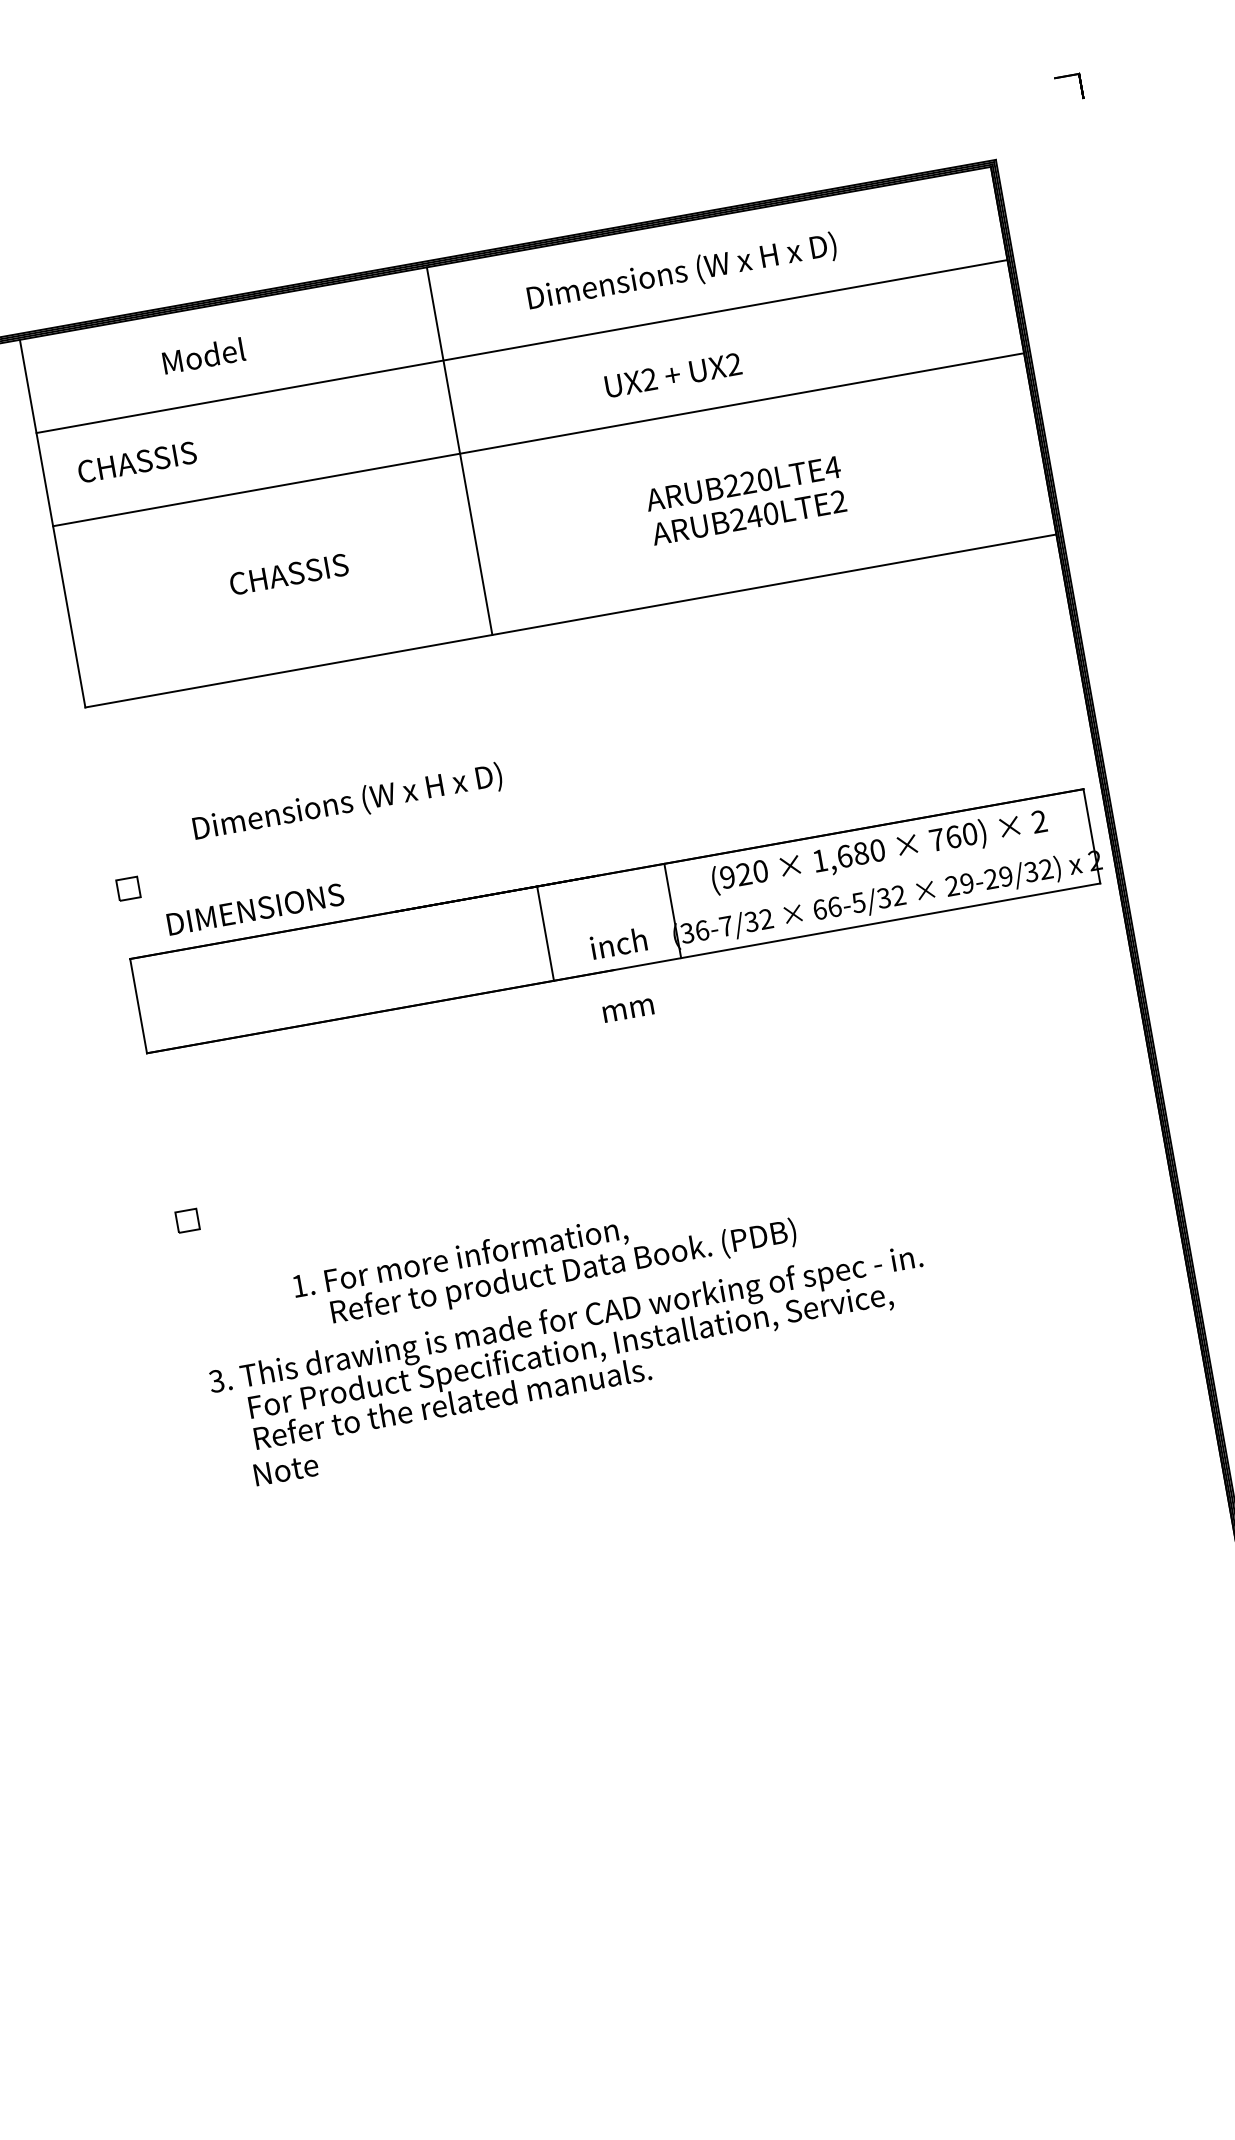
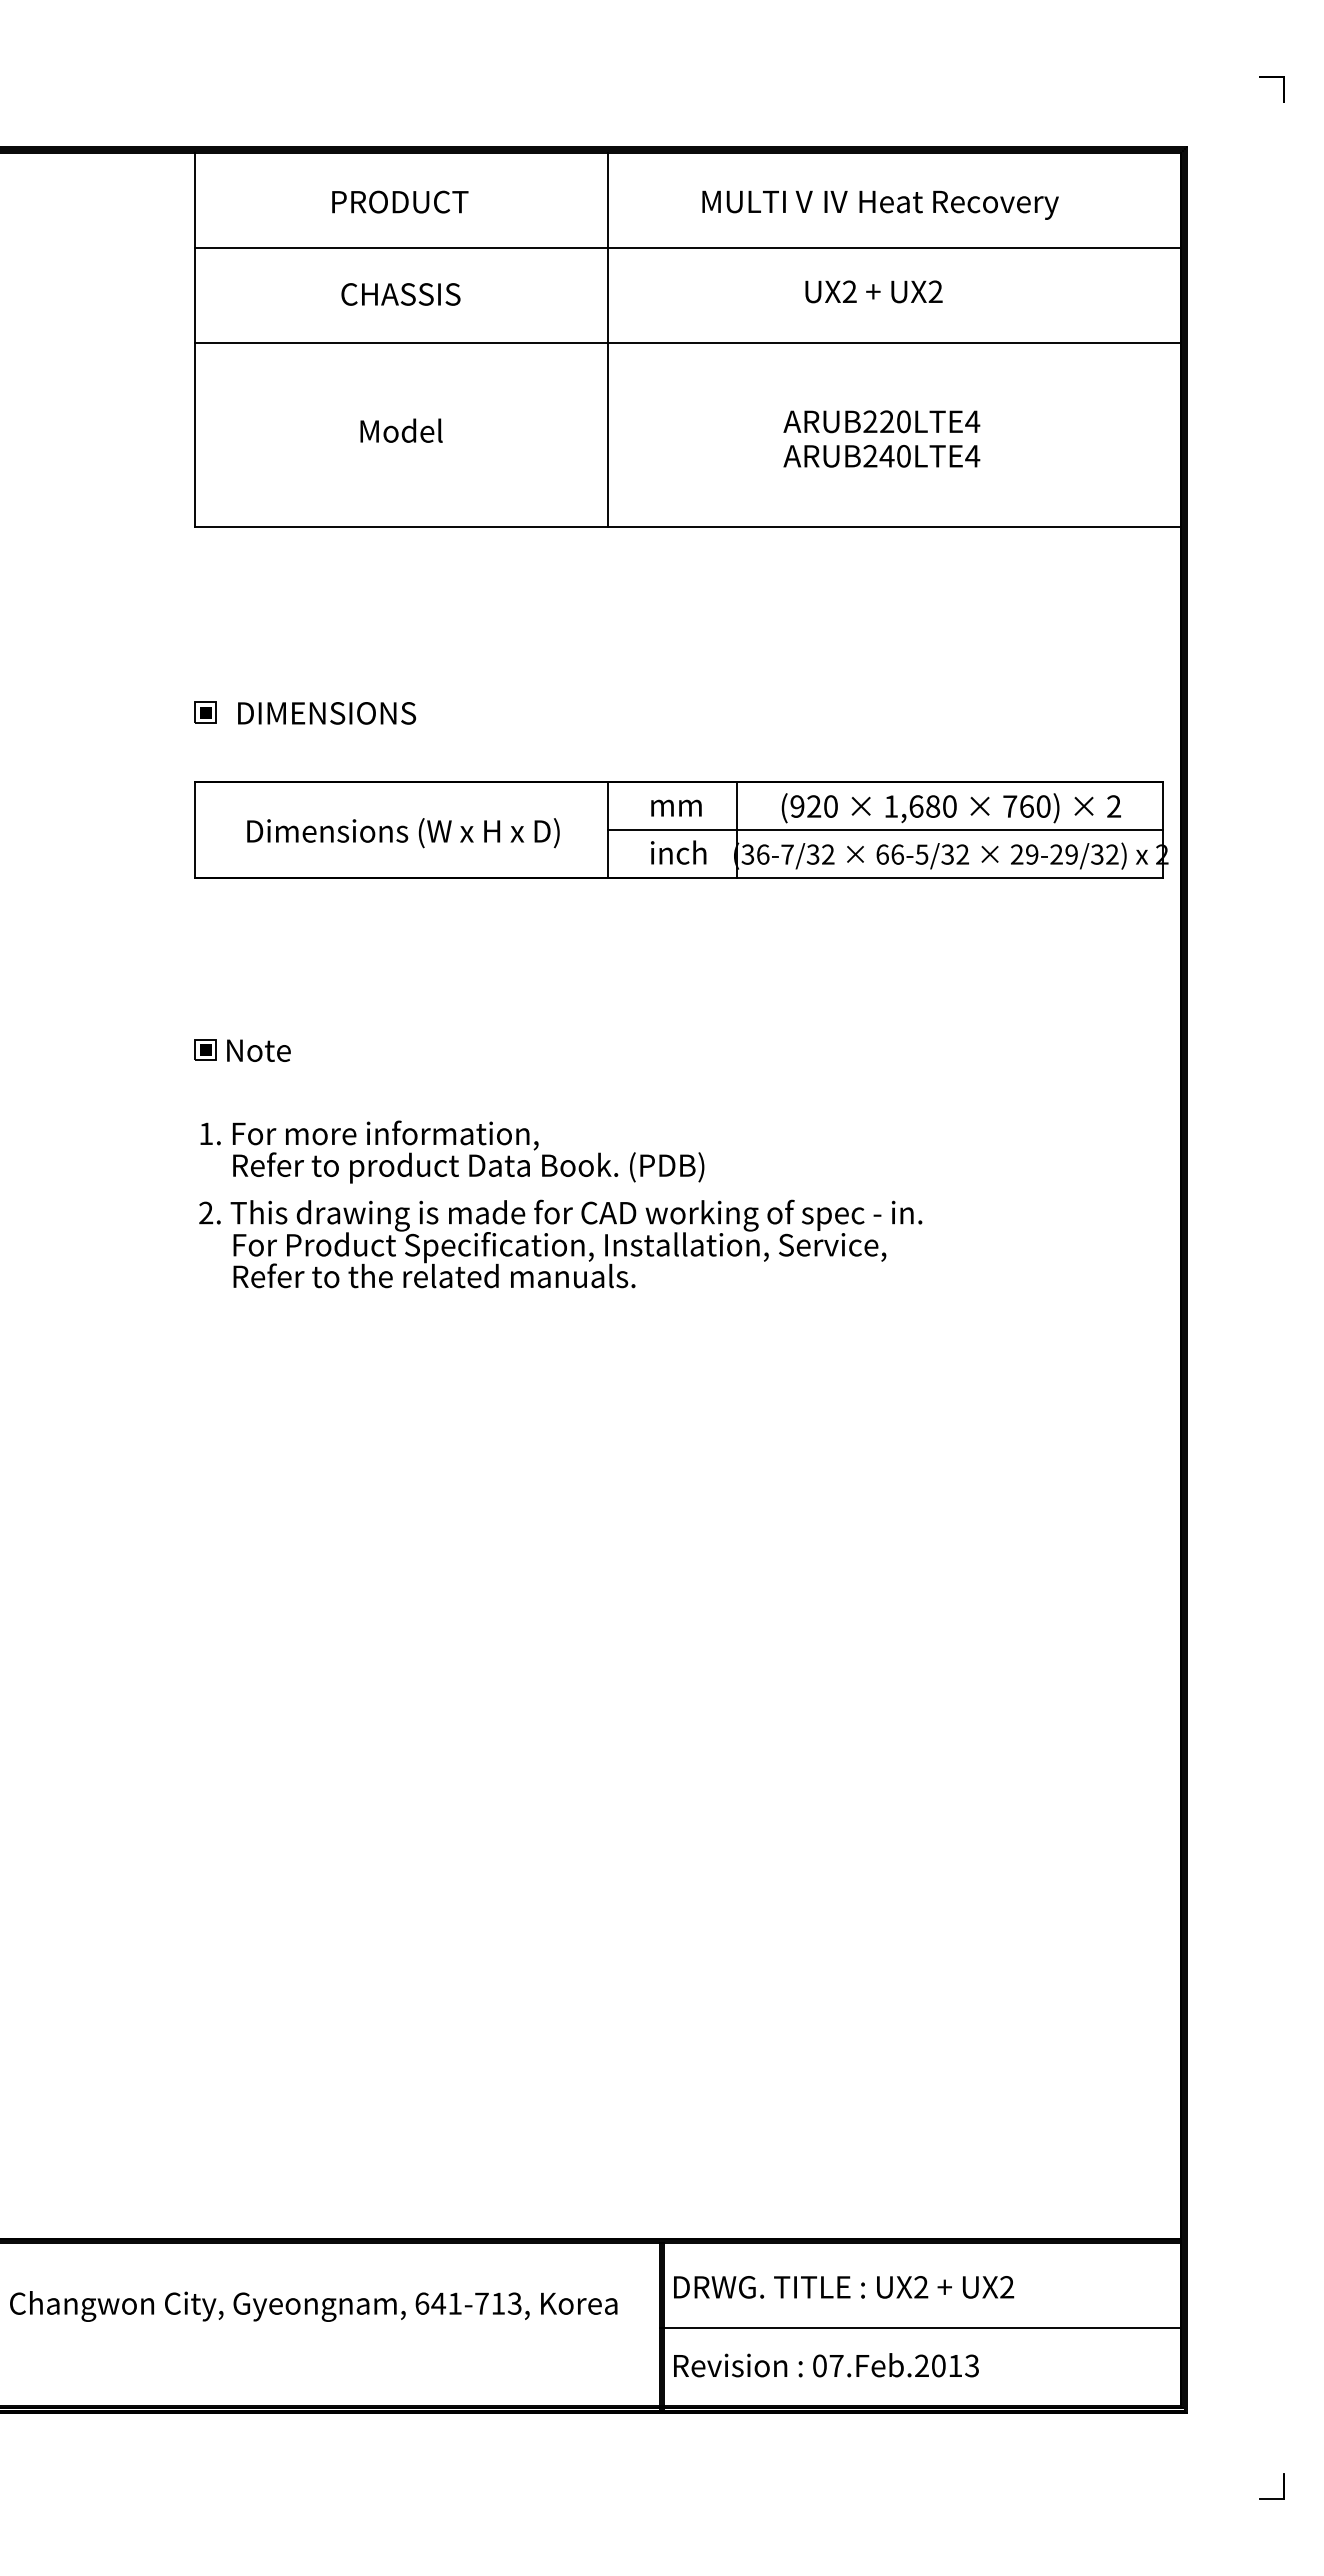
text: (704, 268) -> (881, 203), Dimensions (W x H x D) -> MULTI V Ⅳ Heat Recovery
text: (231, 351) -> (401, 201), Model -> PRODUCT
text: (672, 375) -> (873, 291), moved
text: (136, 462) -> (400, 294), moved
text: (838, 500) -> (972, 455), ARUB240LTE2 -> ARUB240LTE4
text: (288, 573) -> (418, 430), CHASSIS -> Model
text: (347, 803) -> (403, 833), moved
line: (818, 885) -> (885, 830), added
fill: (128, 888) -> (205, 712), added
text: (256, 909) -> (327, 713), moved
text: (628, 1009) -> (676, 807), moved
fill: (187, 1220) -> (205, 1049), added
text: (545, 1260) -> (452, 1151), moved
text: (217, 1381) -> (206, 1213), 3. -> 2.
text: (285, 1469) -> (258, 1050), moved

